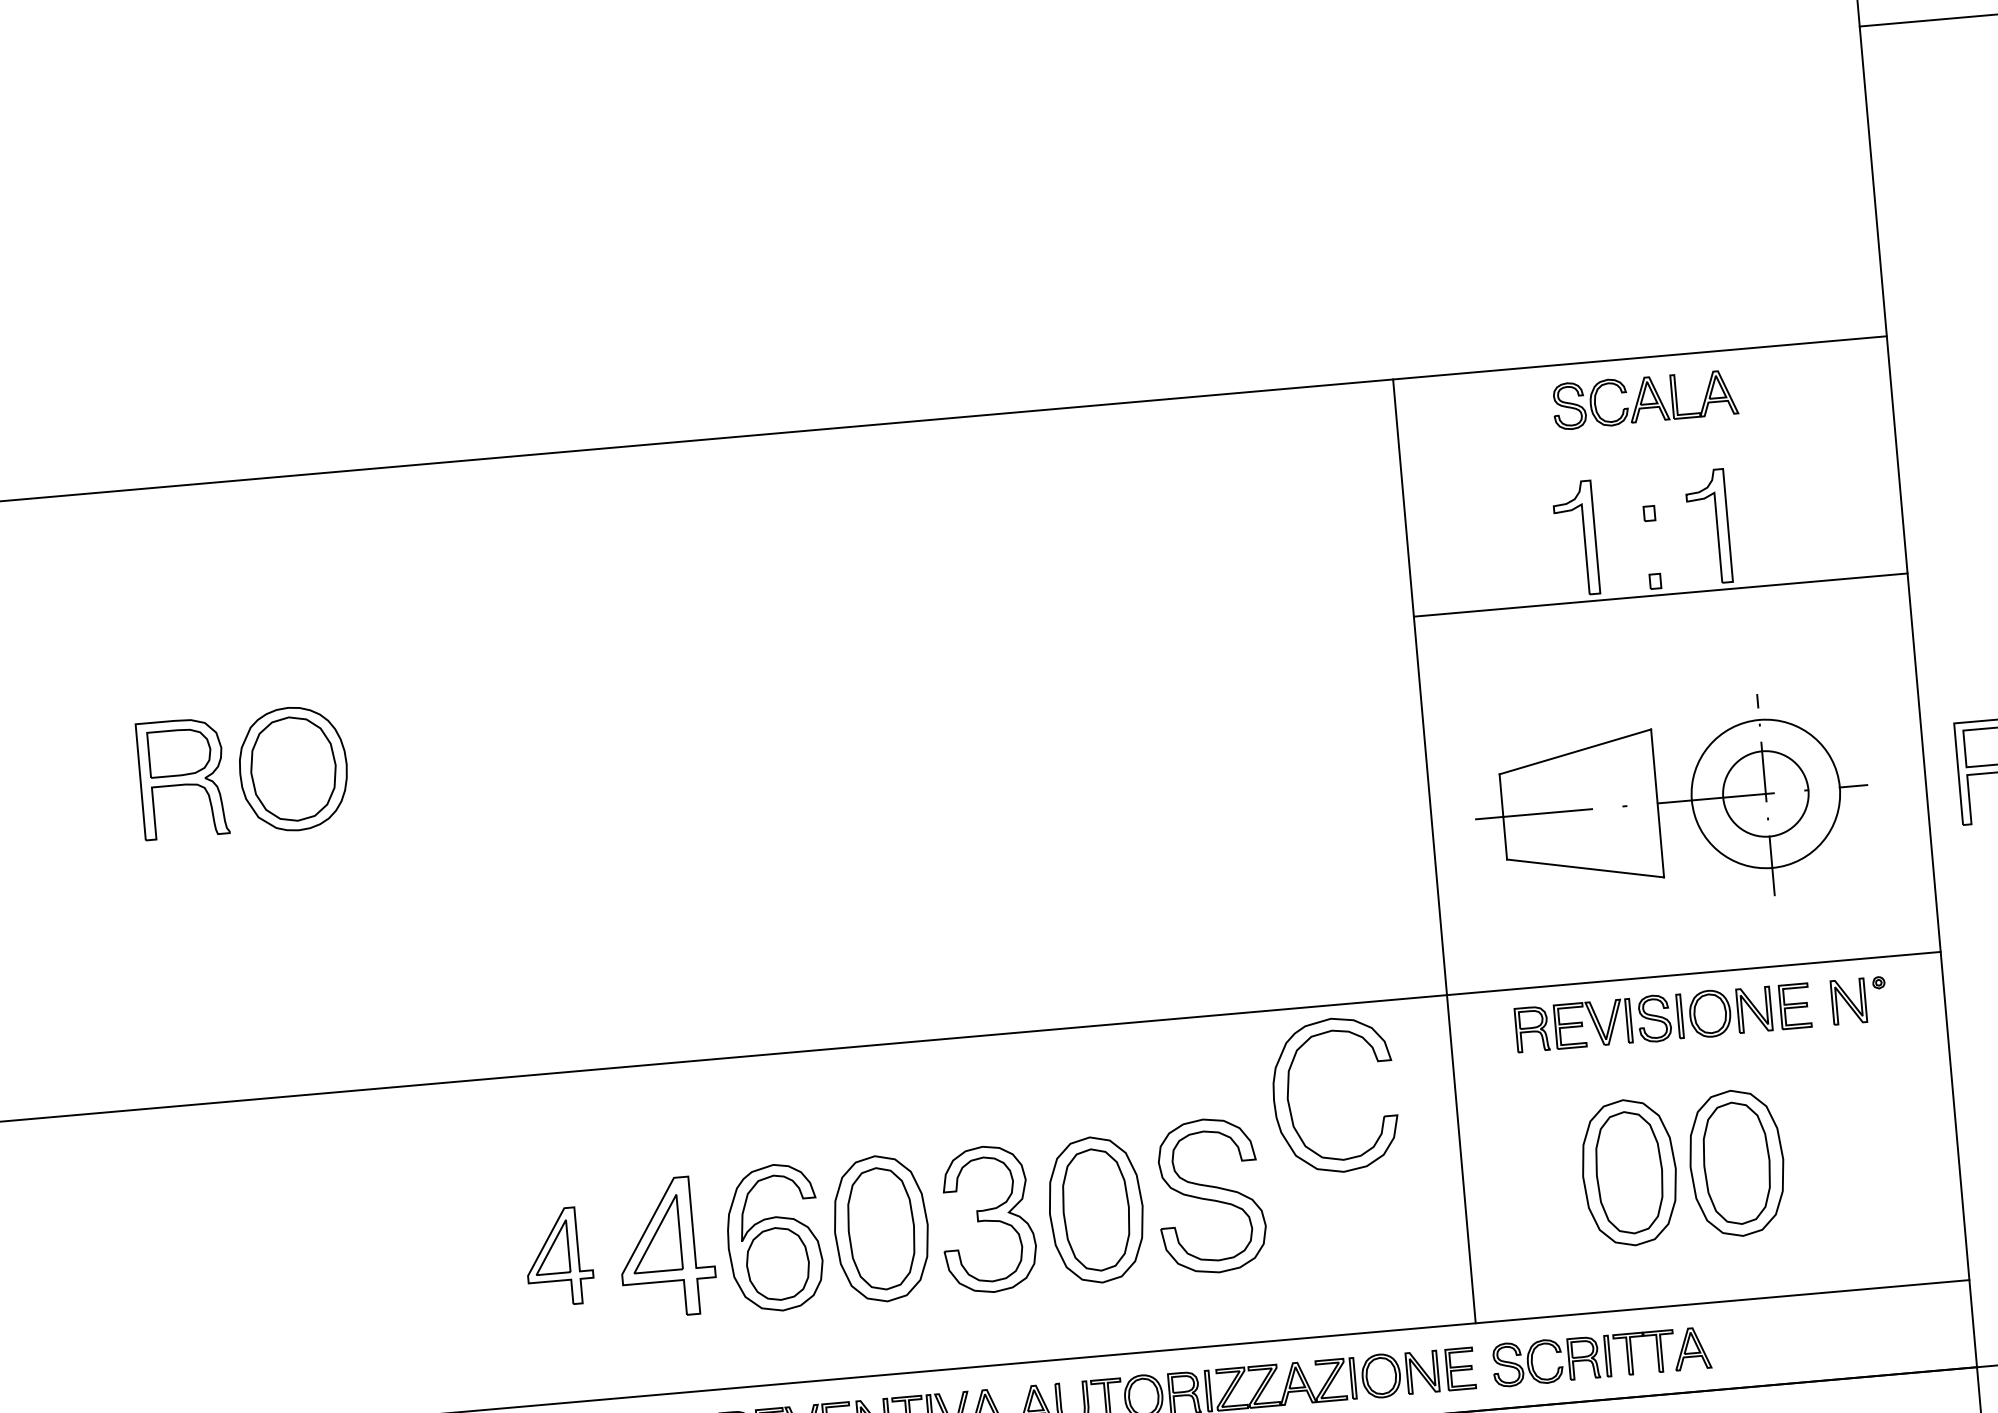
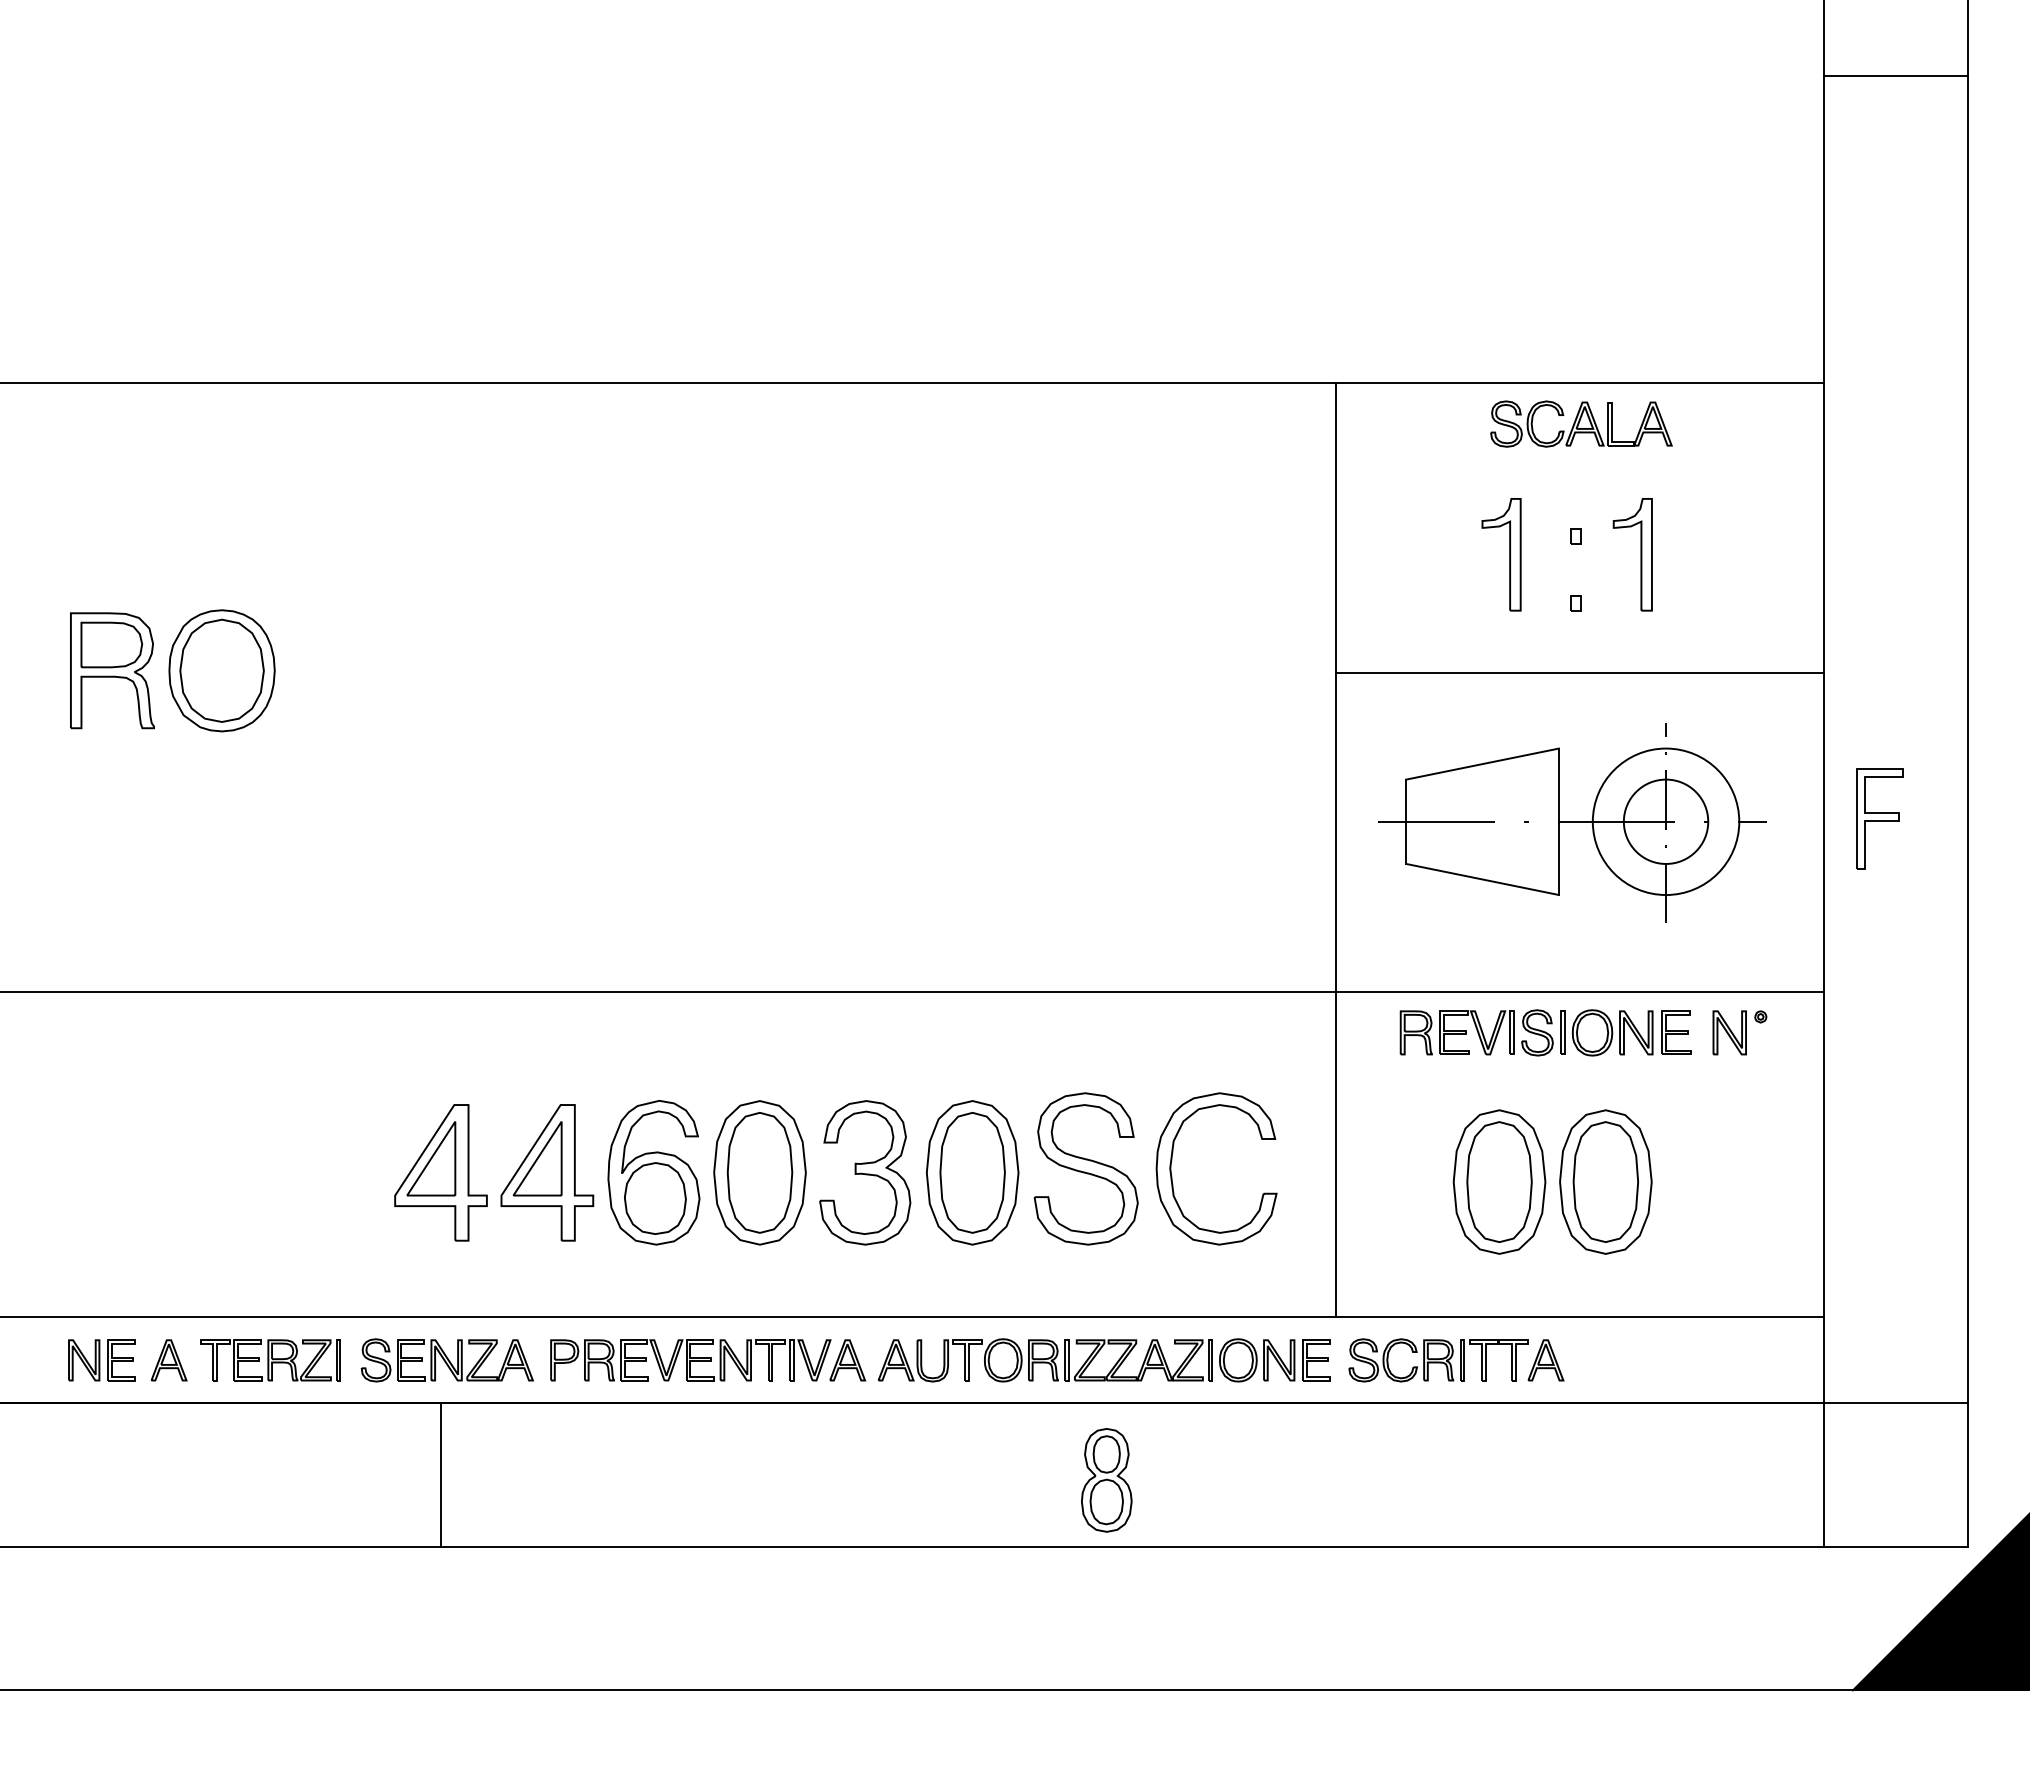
line: (1660, 595) -> (1579, 673), moved
part: (1289, 1090) -> (1172, 1160), moved
part: (558, 1256) -> (440, 1172), size x1.43

